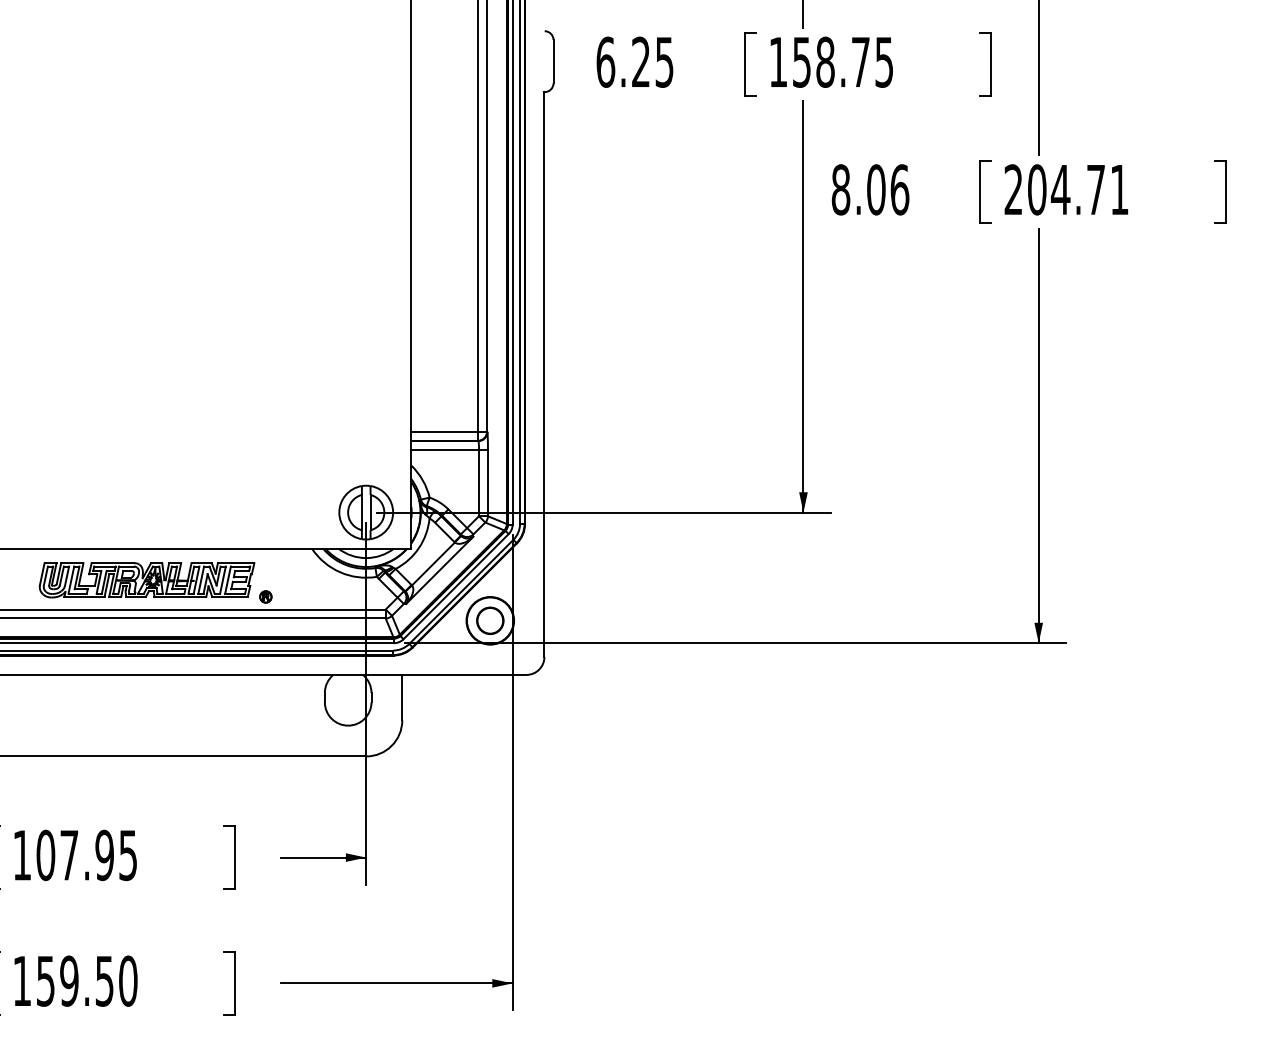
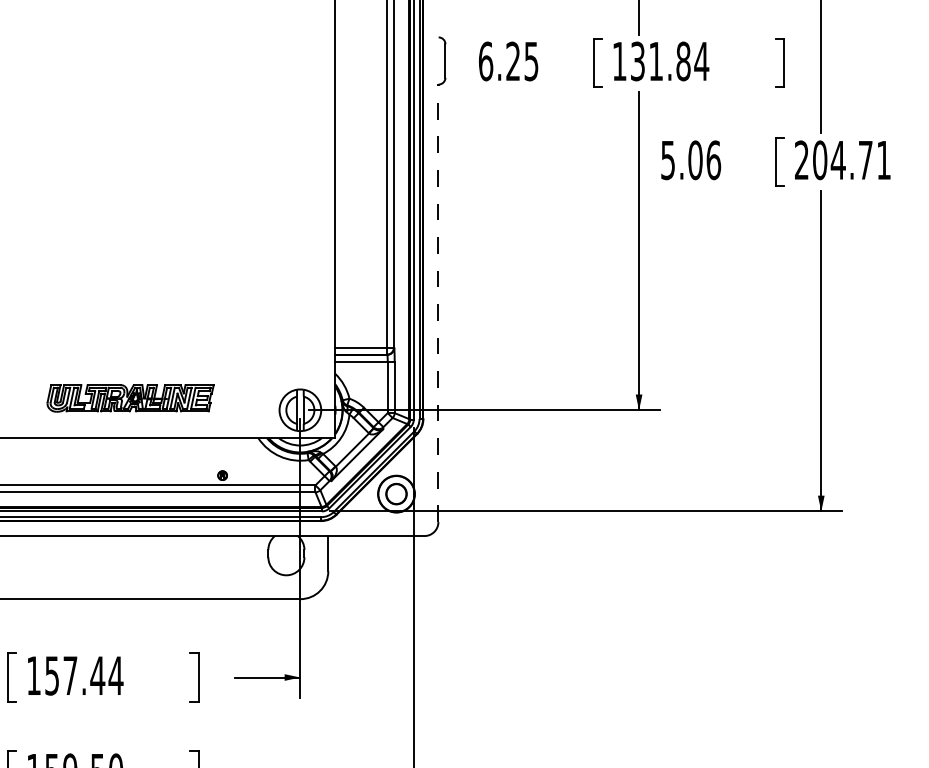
text: (843, 61) -> (670, 60), 158.75 -> 131.84
text: (840, 189) -> (667, 160), 8.06 -> 5.06
line: (544, 374) -> (438, 303), solid -> dashed
part: (146, 580) -> (130, 398), moved
text: (86, 855) -> (83, 675), 107.95 -> 157.44

